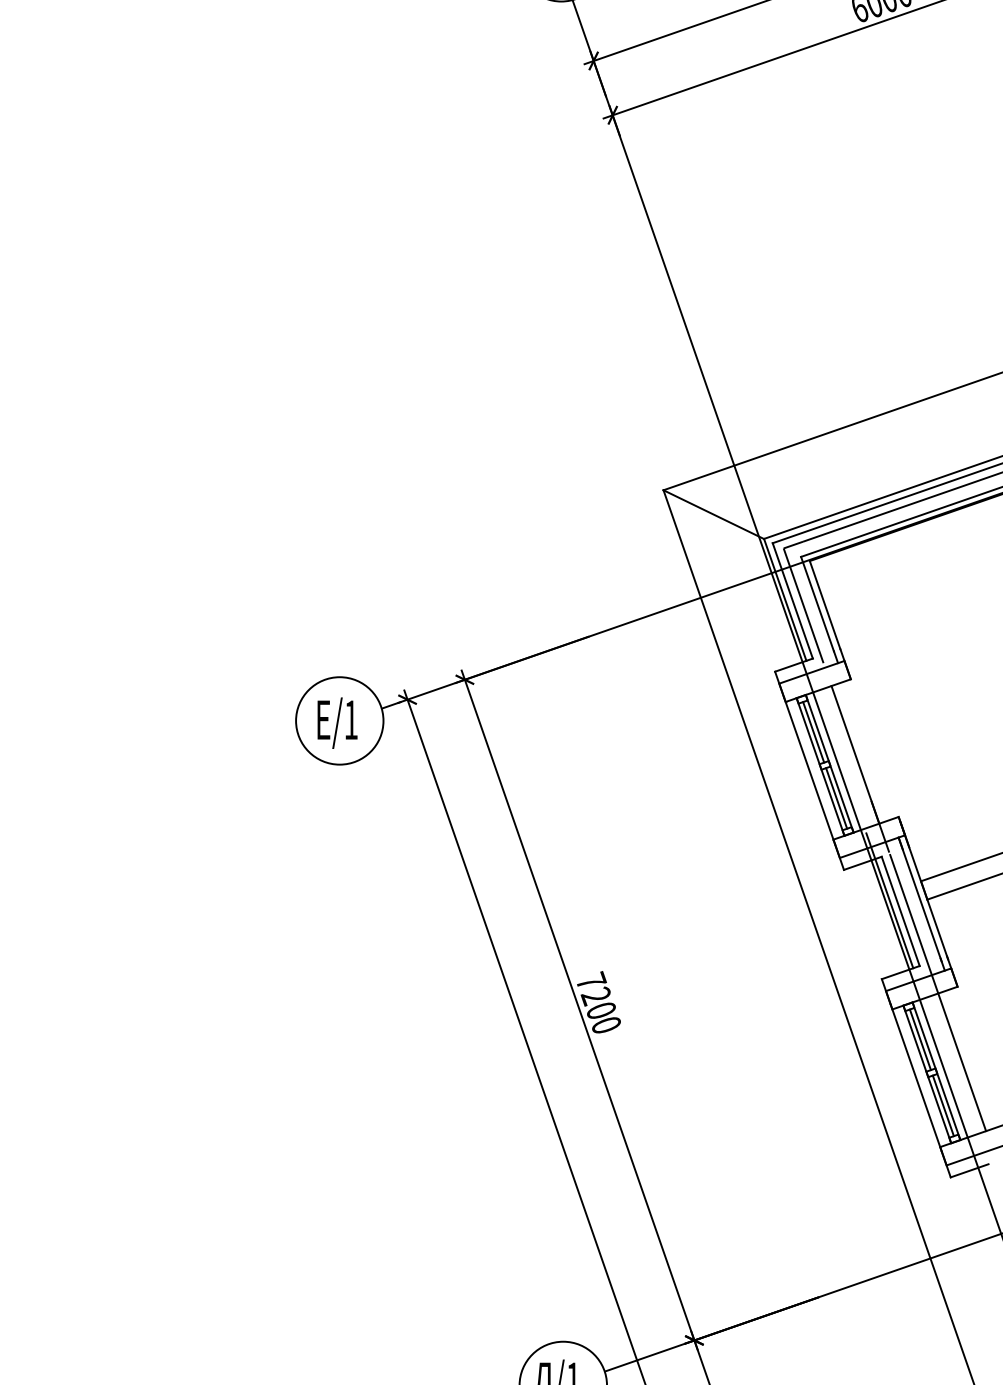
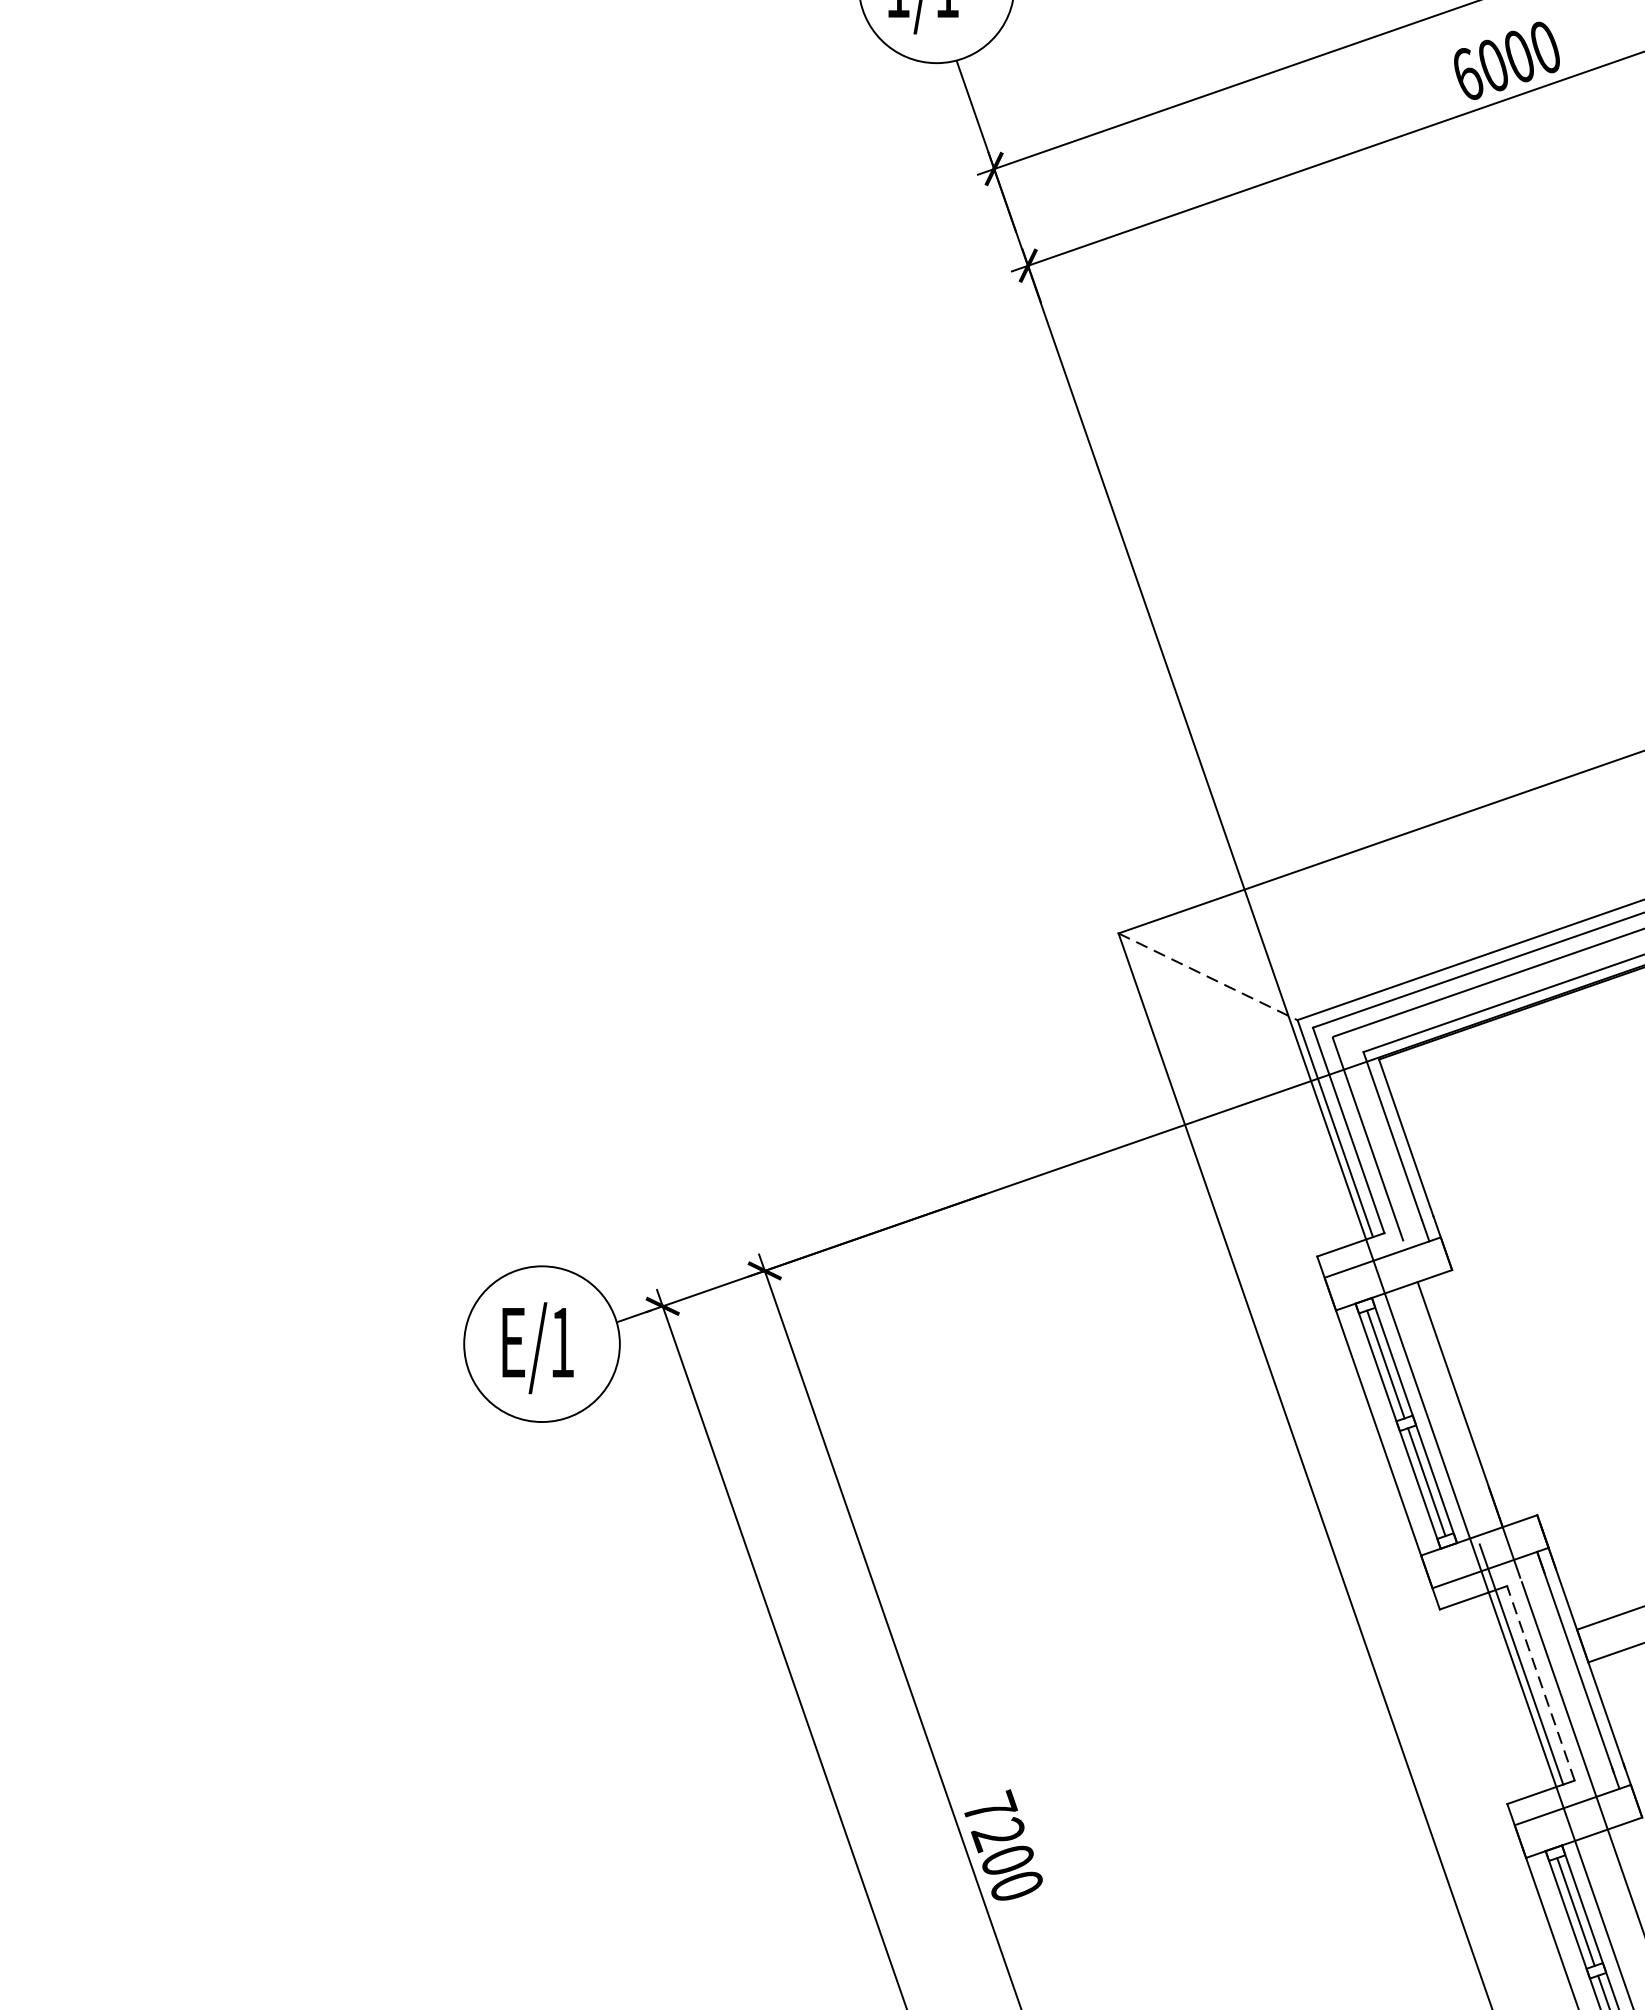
line: (713, 514) -> (1207, 976), solid -> dashed
line: (900, 911) -> (1540, 1683), solid -> dashed

